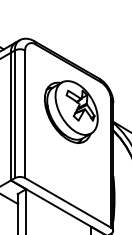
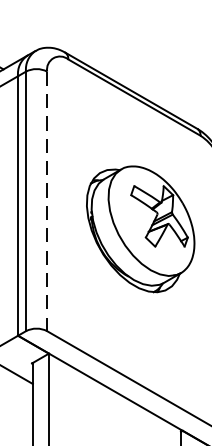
part: (71, 112) -> (141, 230), moved
line: (25, 114) -> (47, 201), solid -> dashed

